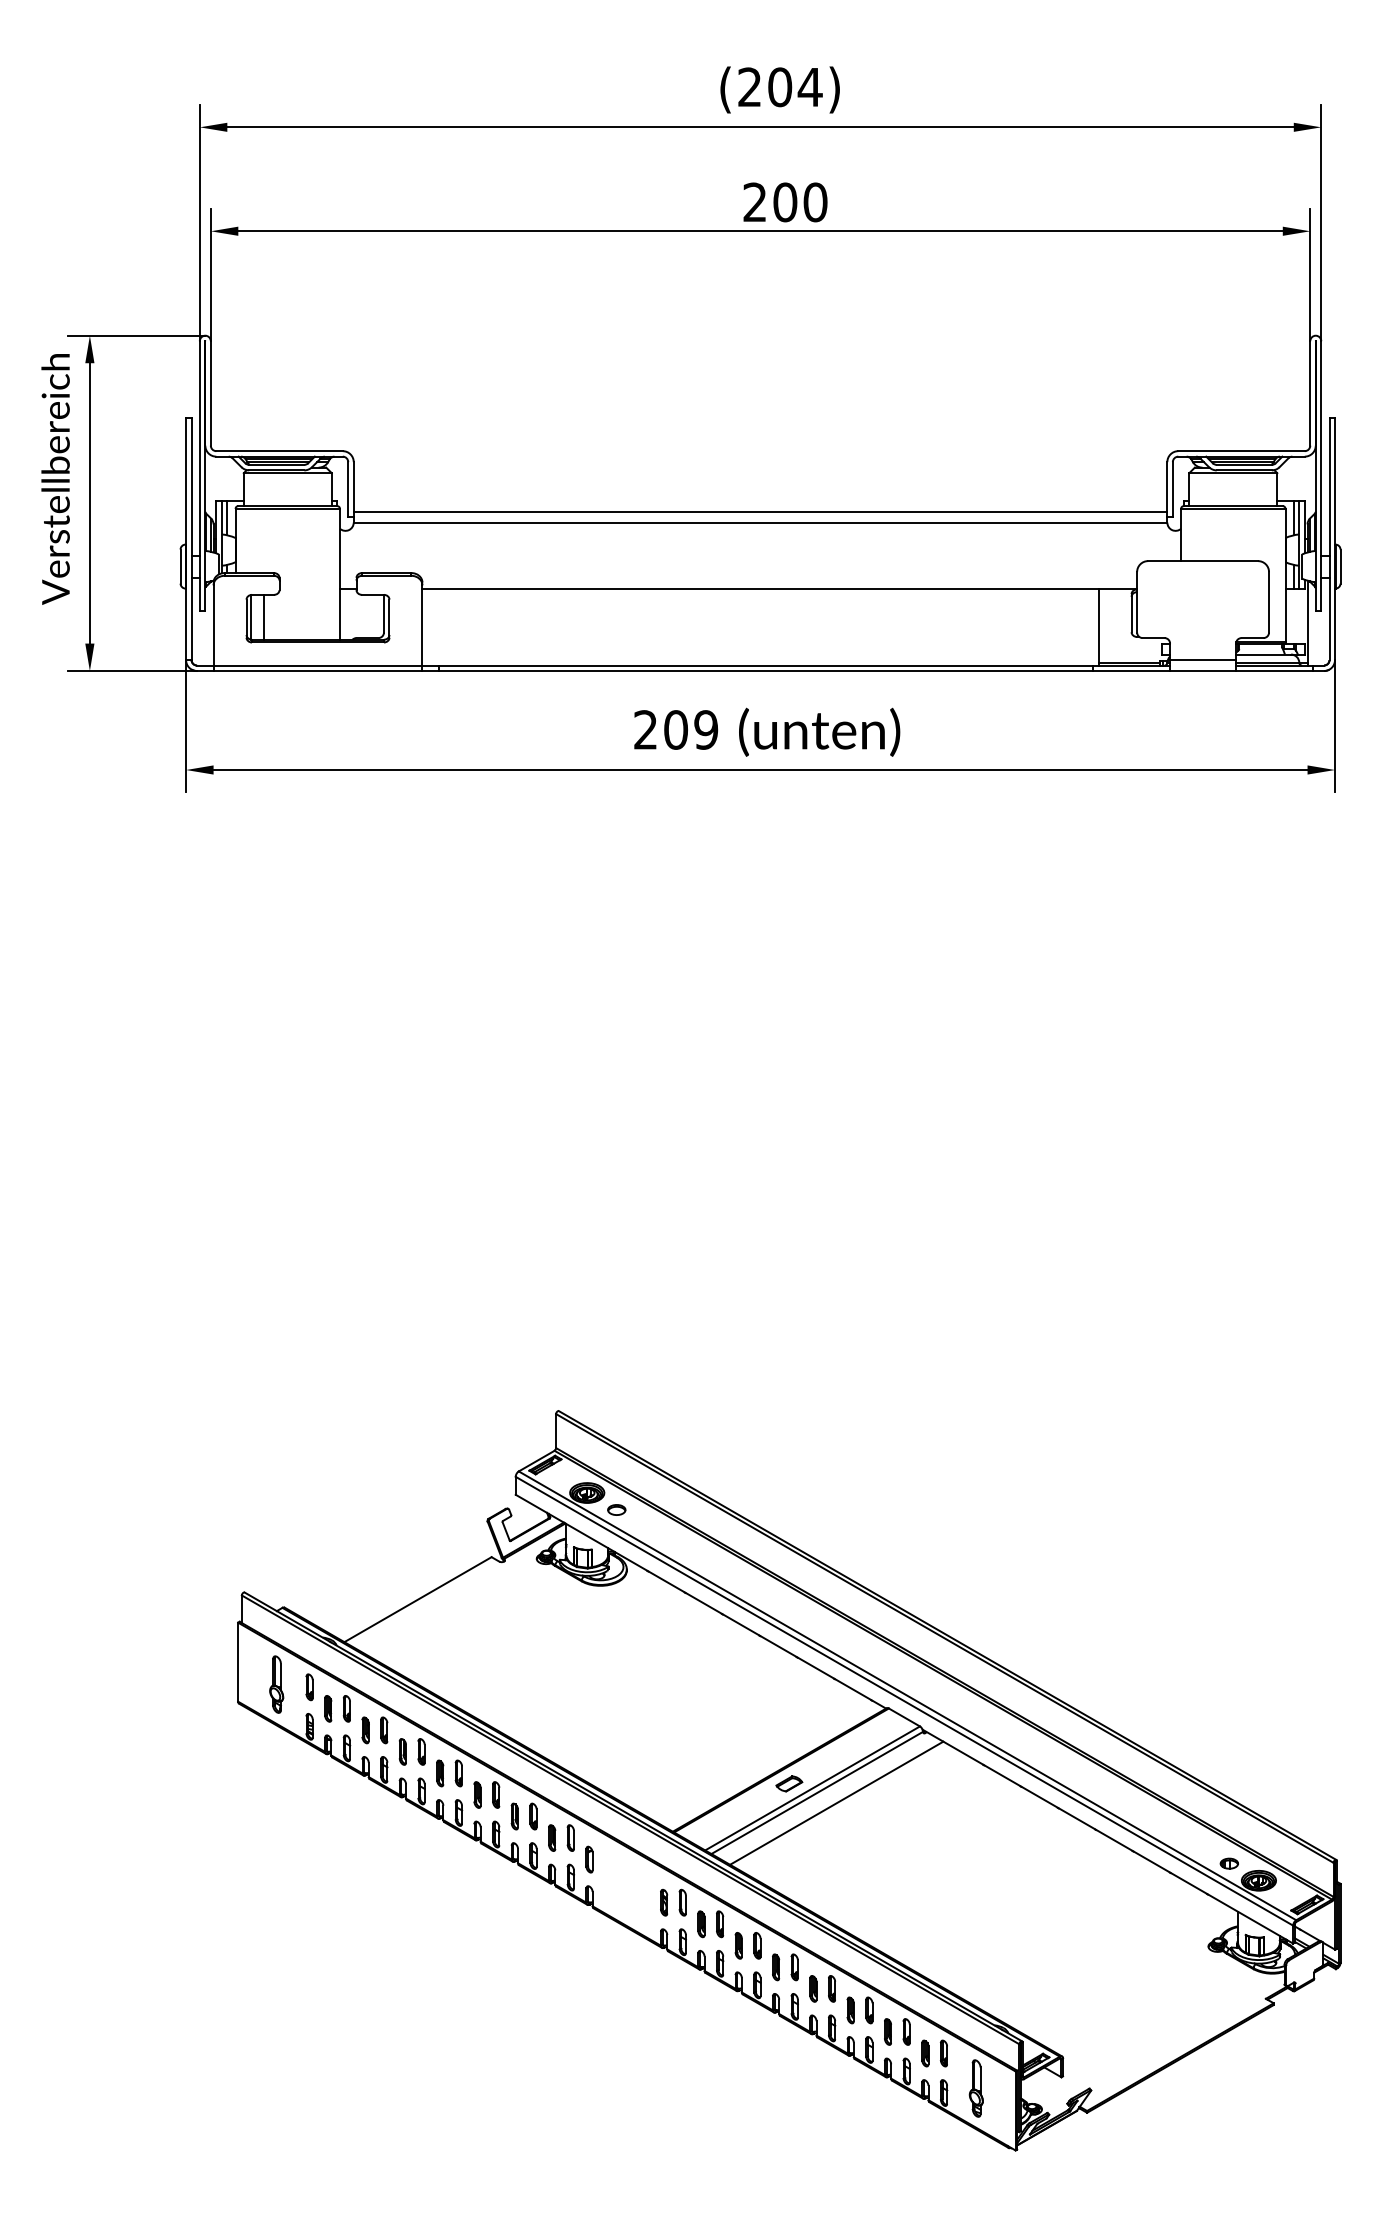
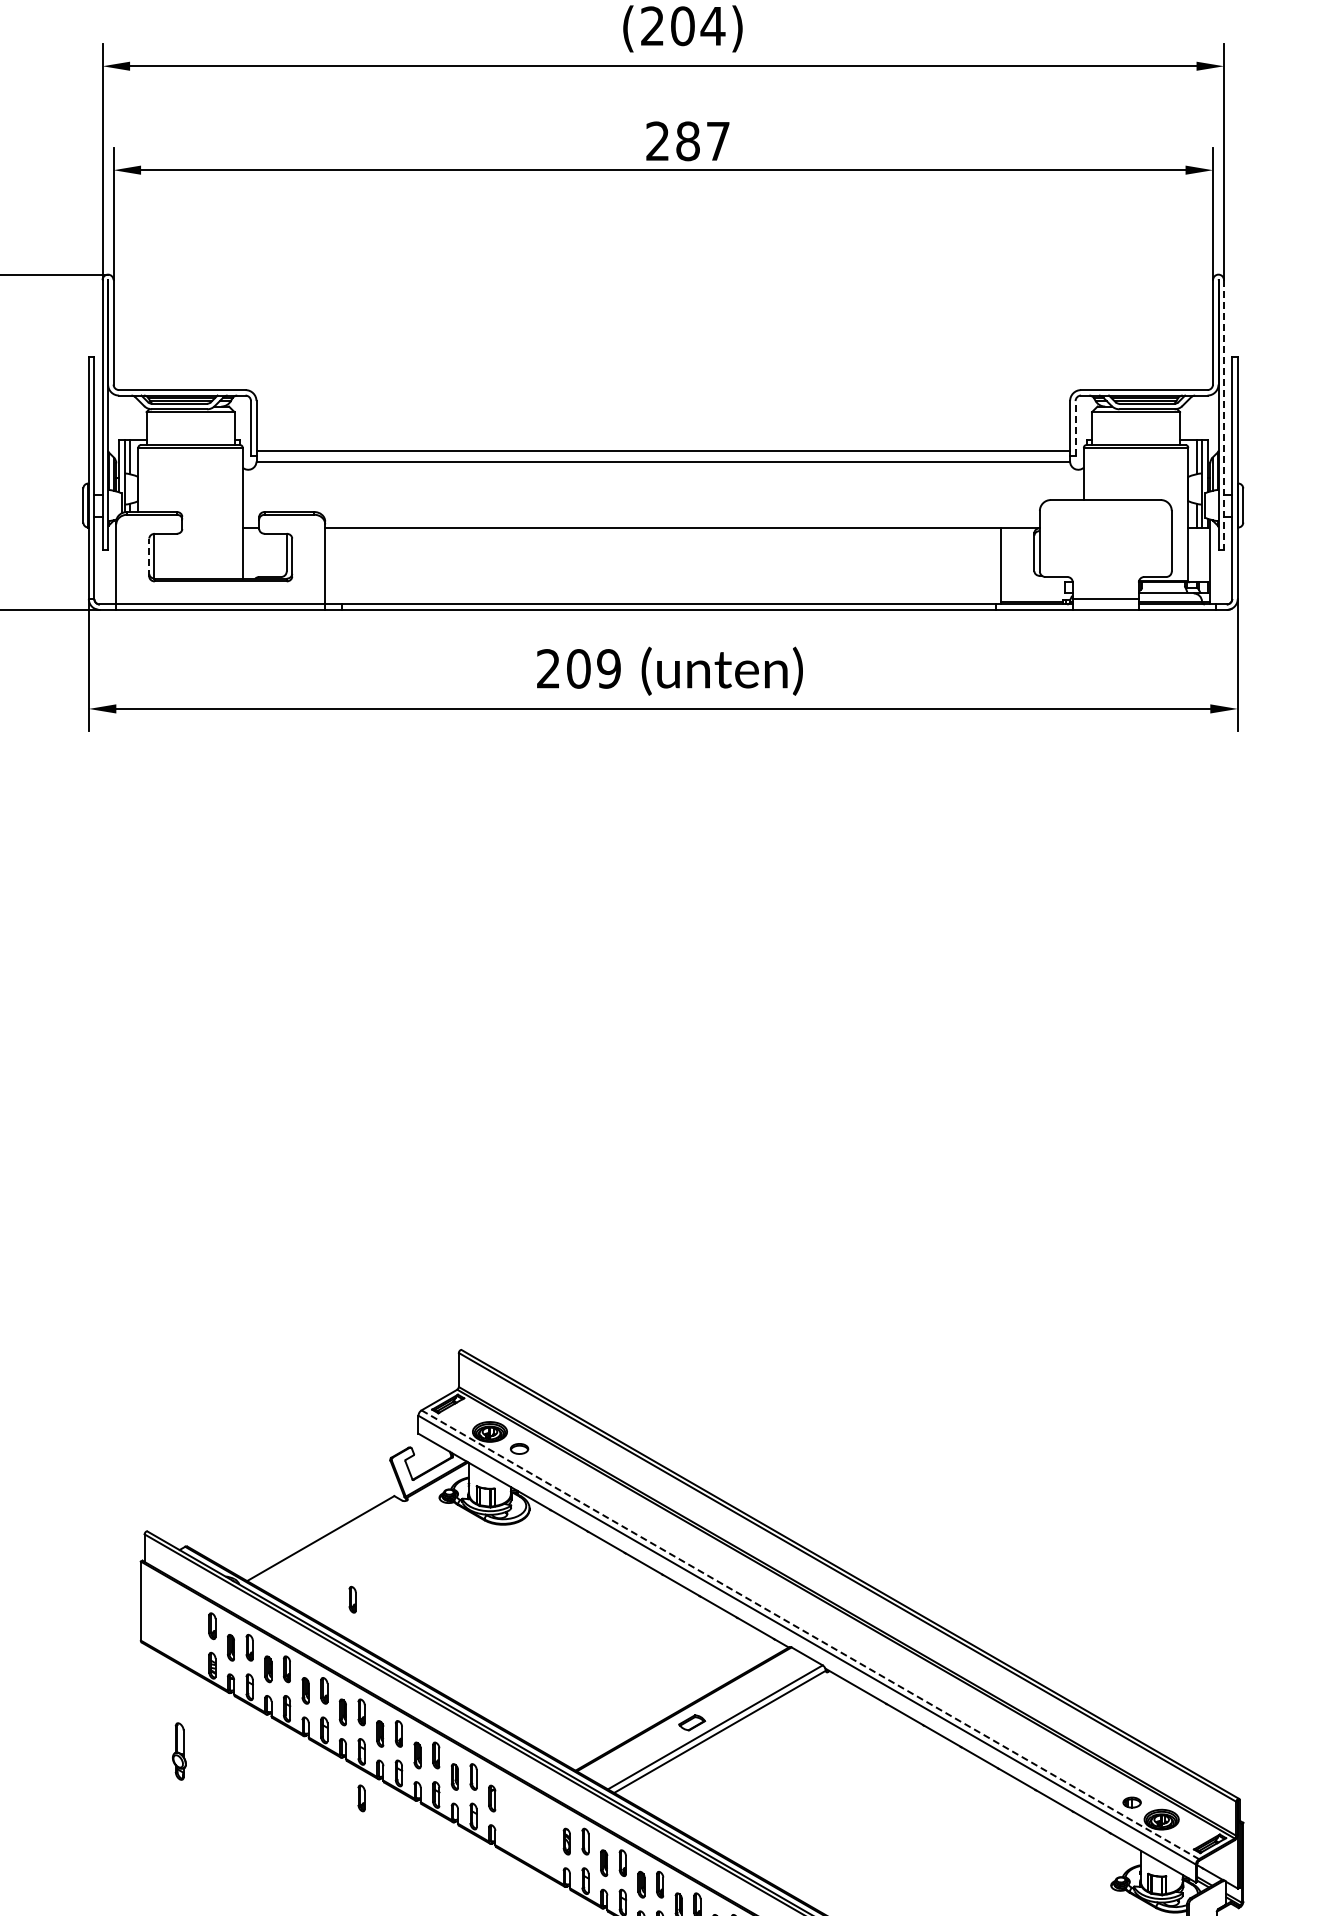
text: (800, 202) -> (703, 141), 200 -> 287
line: (1321, 475) -> (1224, 414), solid -> dashed
line: (1172, 489) -> (1075, 428), solid -> dashed
line: (263, 616) -> (166, 555), removed
line: (246, 618) -> (149, 557), solid -> dashed
part: (449, 1660) -> (352, 1599), added
part: (276, 1684) -> (179, 1751), moved
line: (907, 1695) -> (810, 1634), solid -> dashed
line: (836, 1802) -> (739, 1741), removed
part: (458, 1859) -> (361, 1798), added

